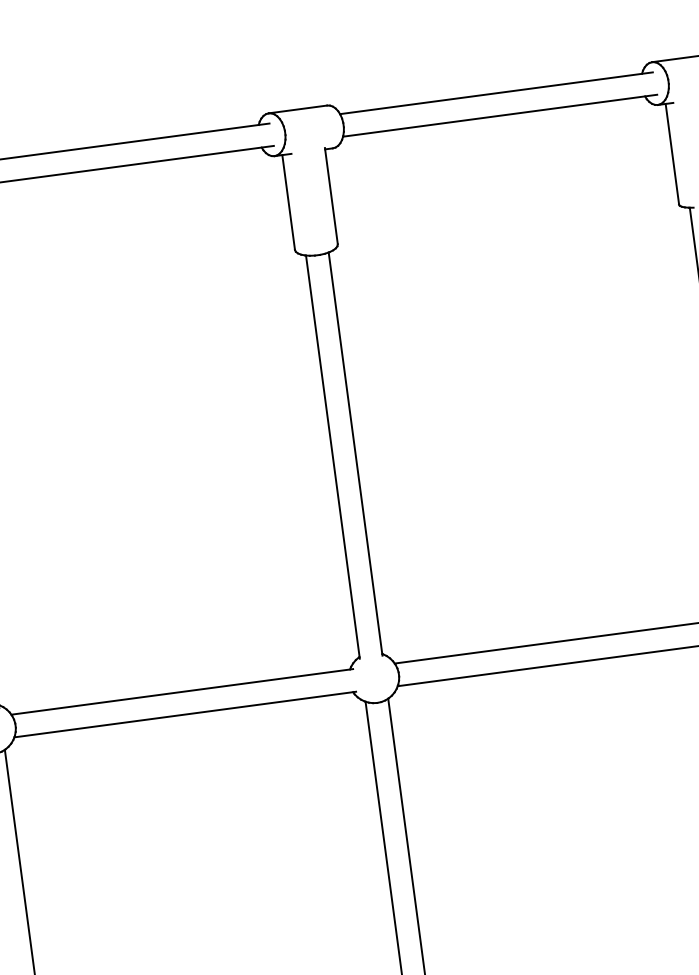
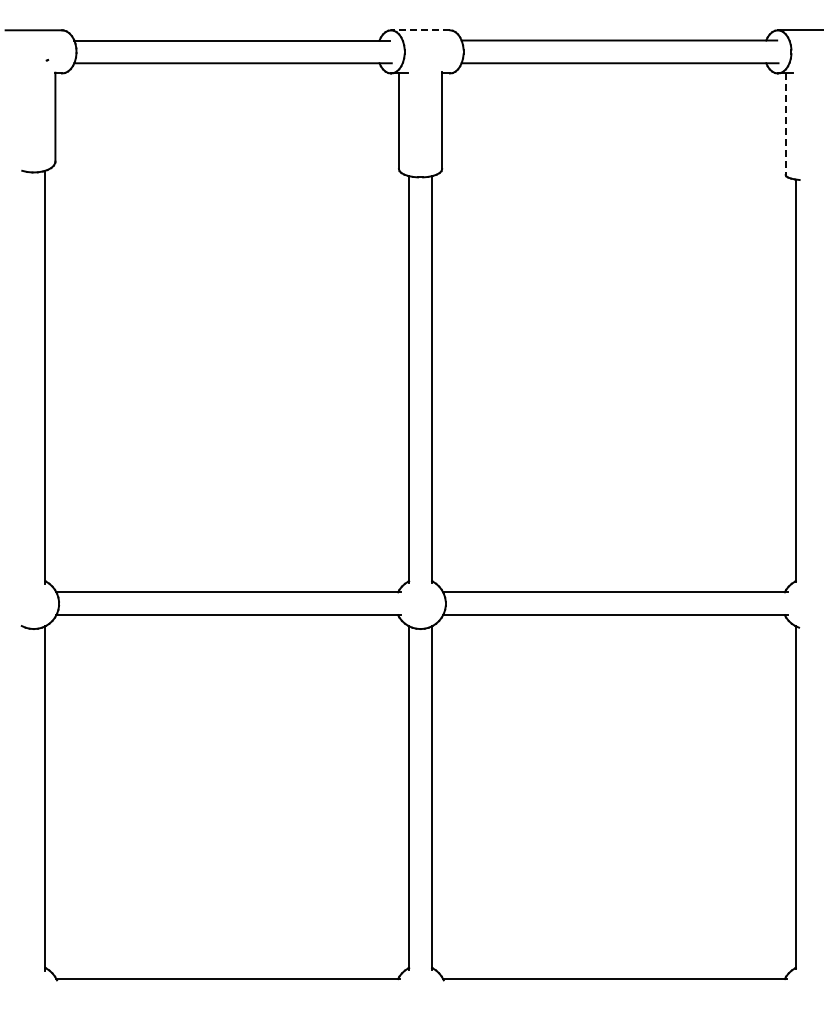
line: (297, 109) -> (420, 30), solid -> dashed
line: (672, 154) -> (785, 124), solid -> dashed

